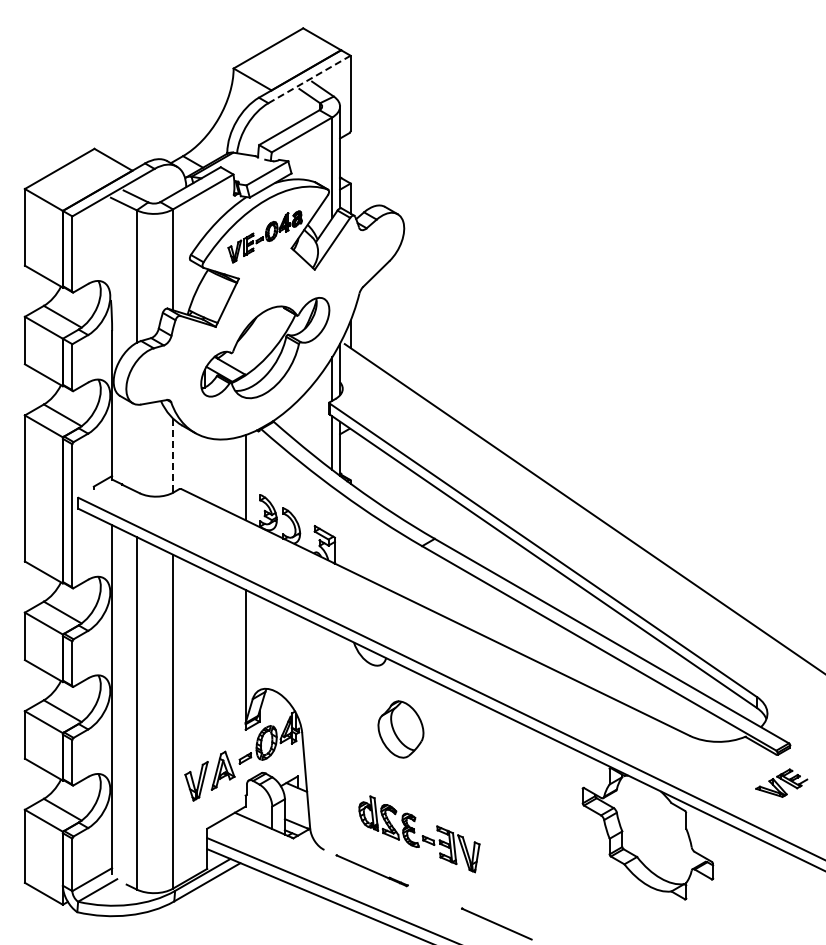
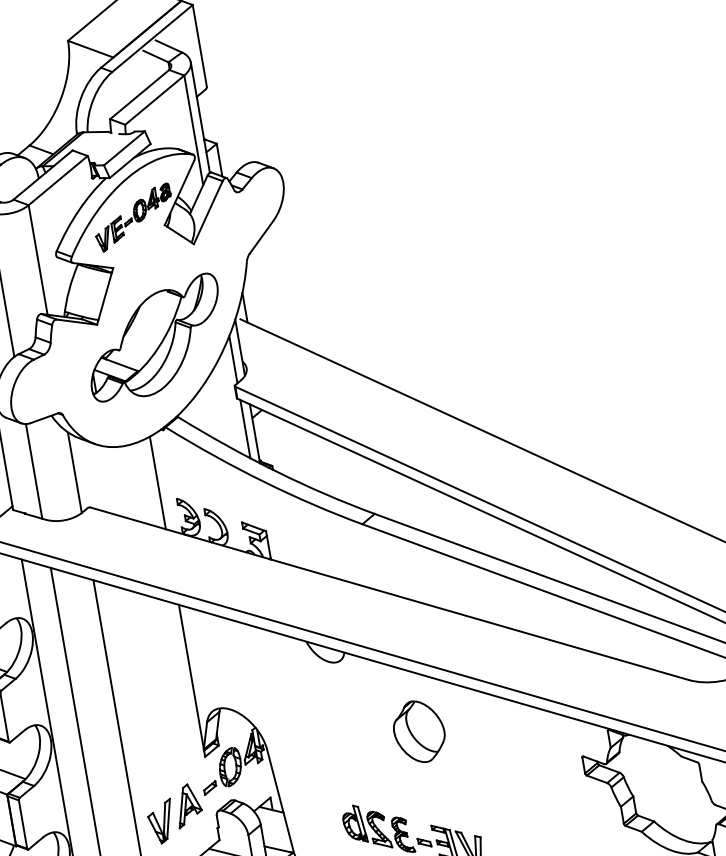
line: (309, 79) -> (152, 38), dashed -> solid
line: (136, 447) -> (33, 470), added
line: (173, 456) -> (75, 473), dashed -> solid
part: (400, 729) -> (418, 731), moved

